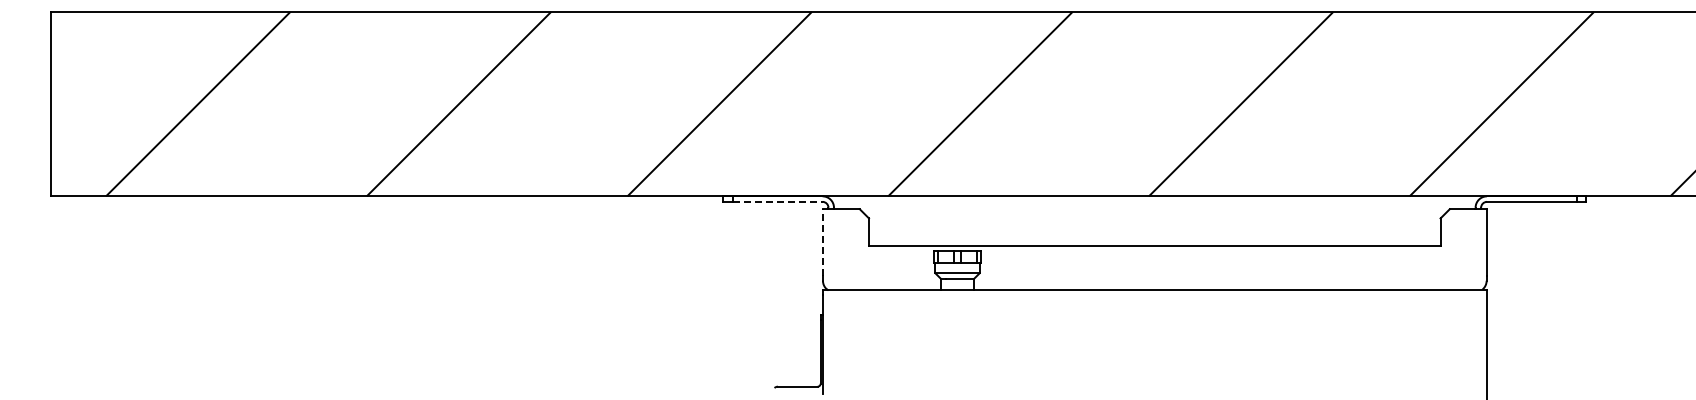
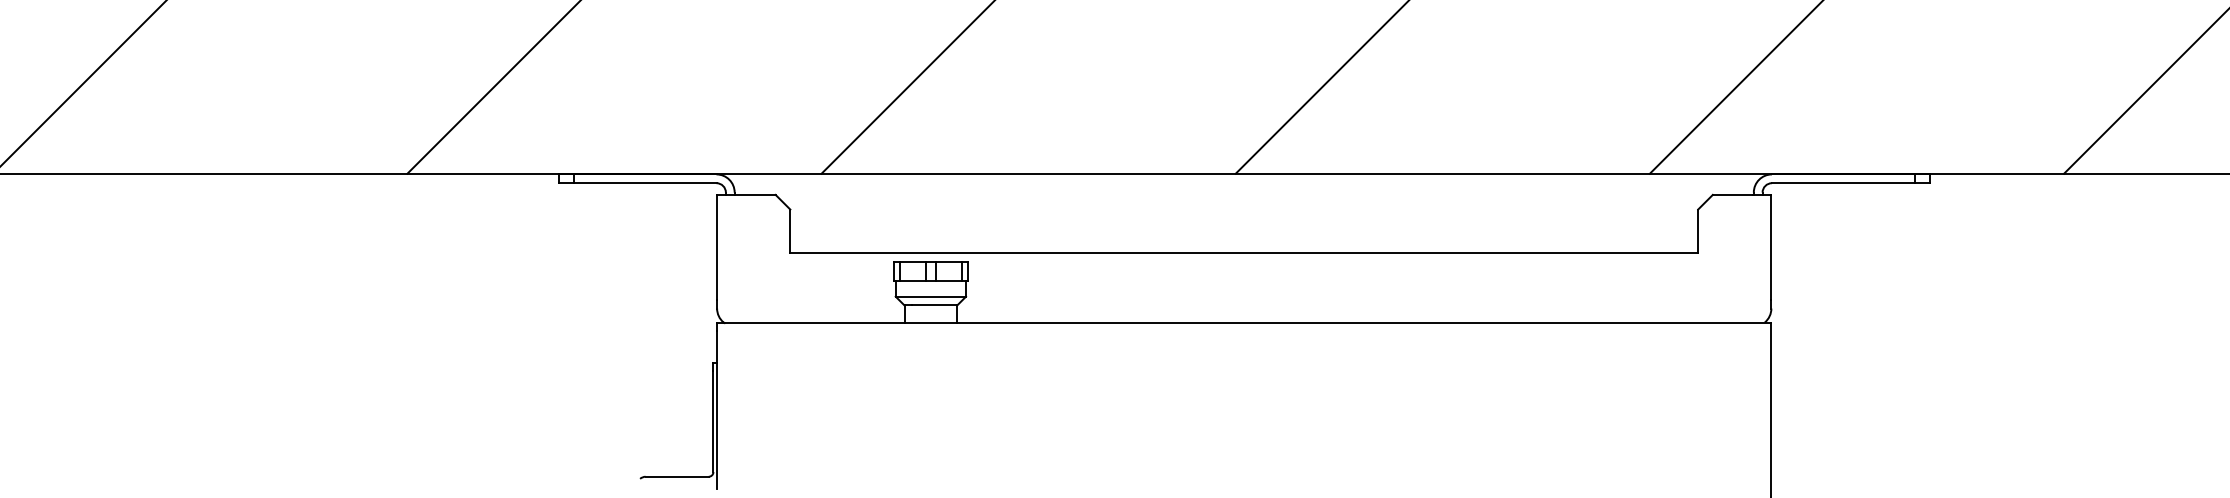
line: (777, 201) -> (644, 182), dashed -> solid
line: (822, 241) -> (716, 246), dashed -> solid

